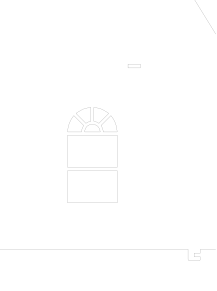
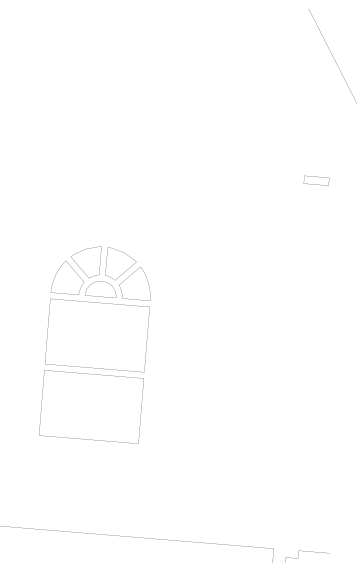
part: (128, 64) -> (305, 176), moved

